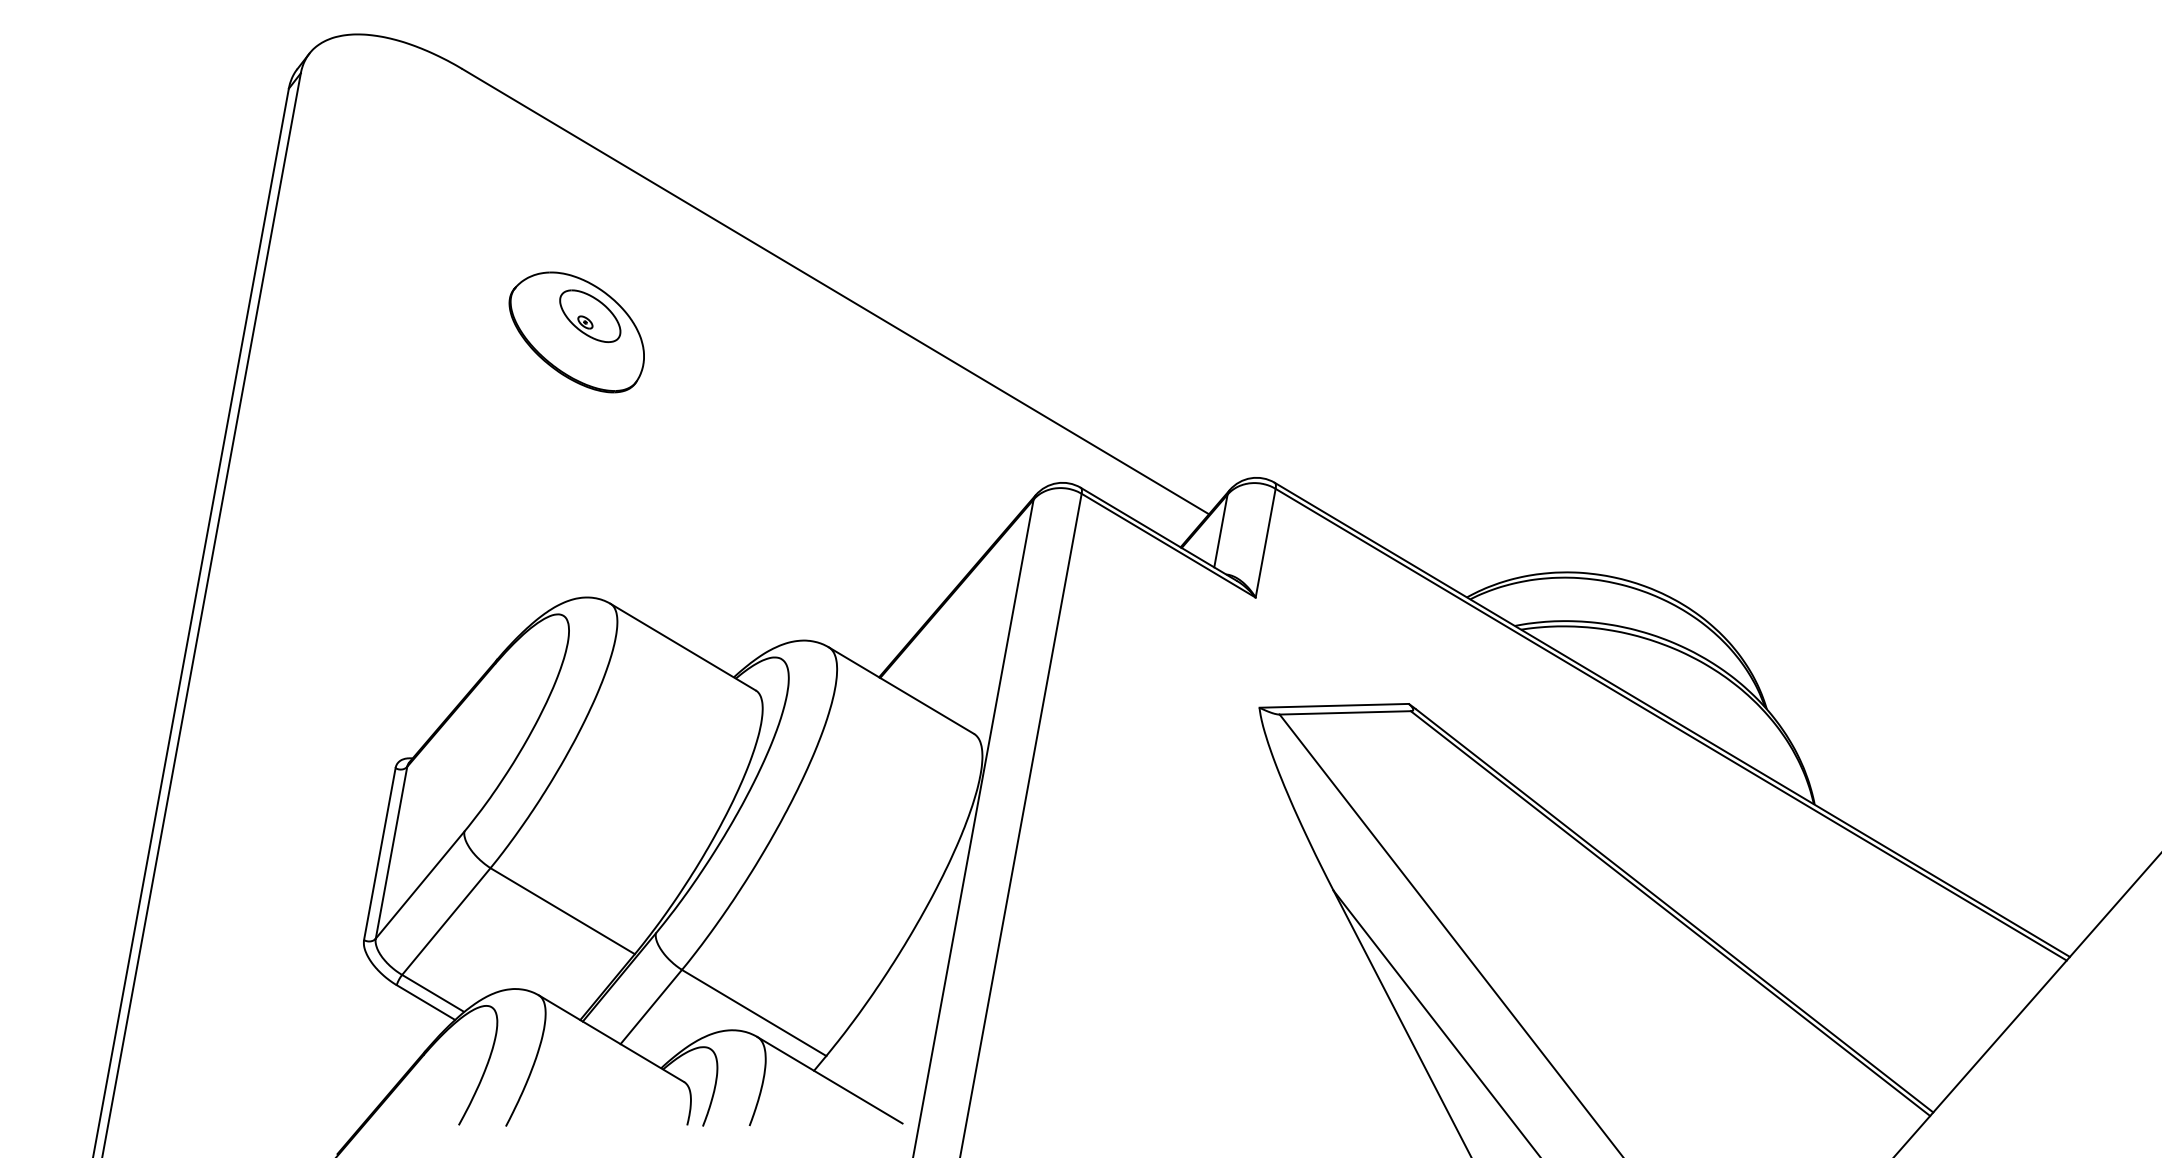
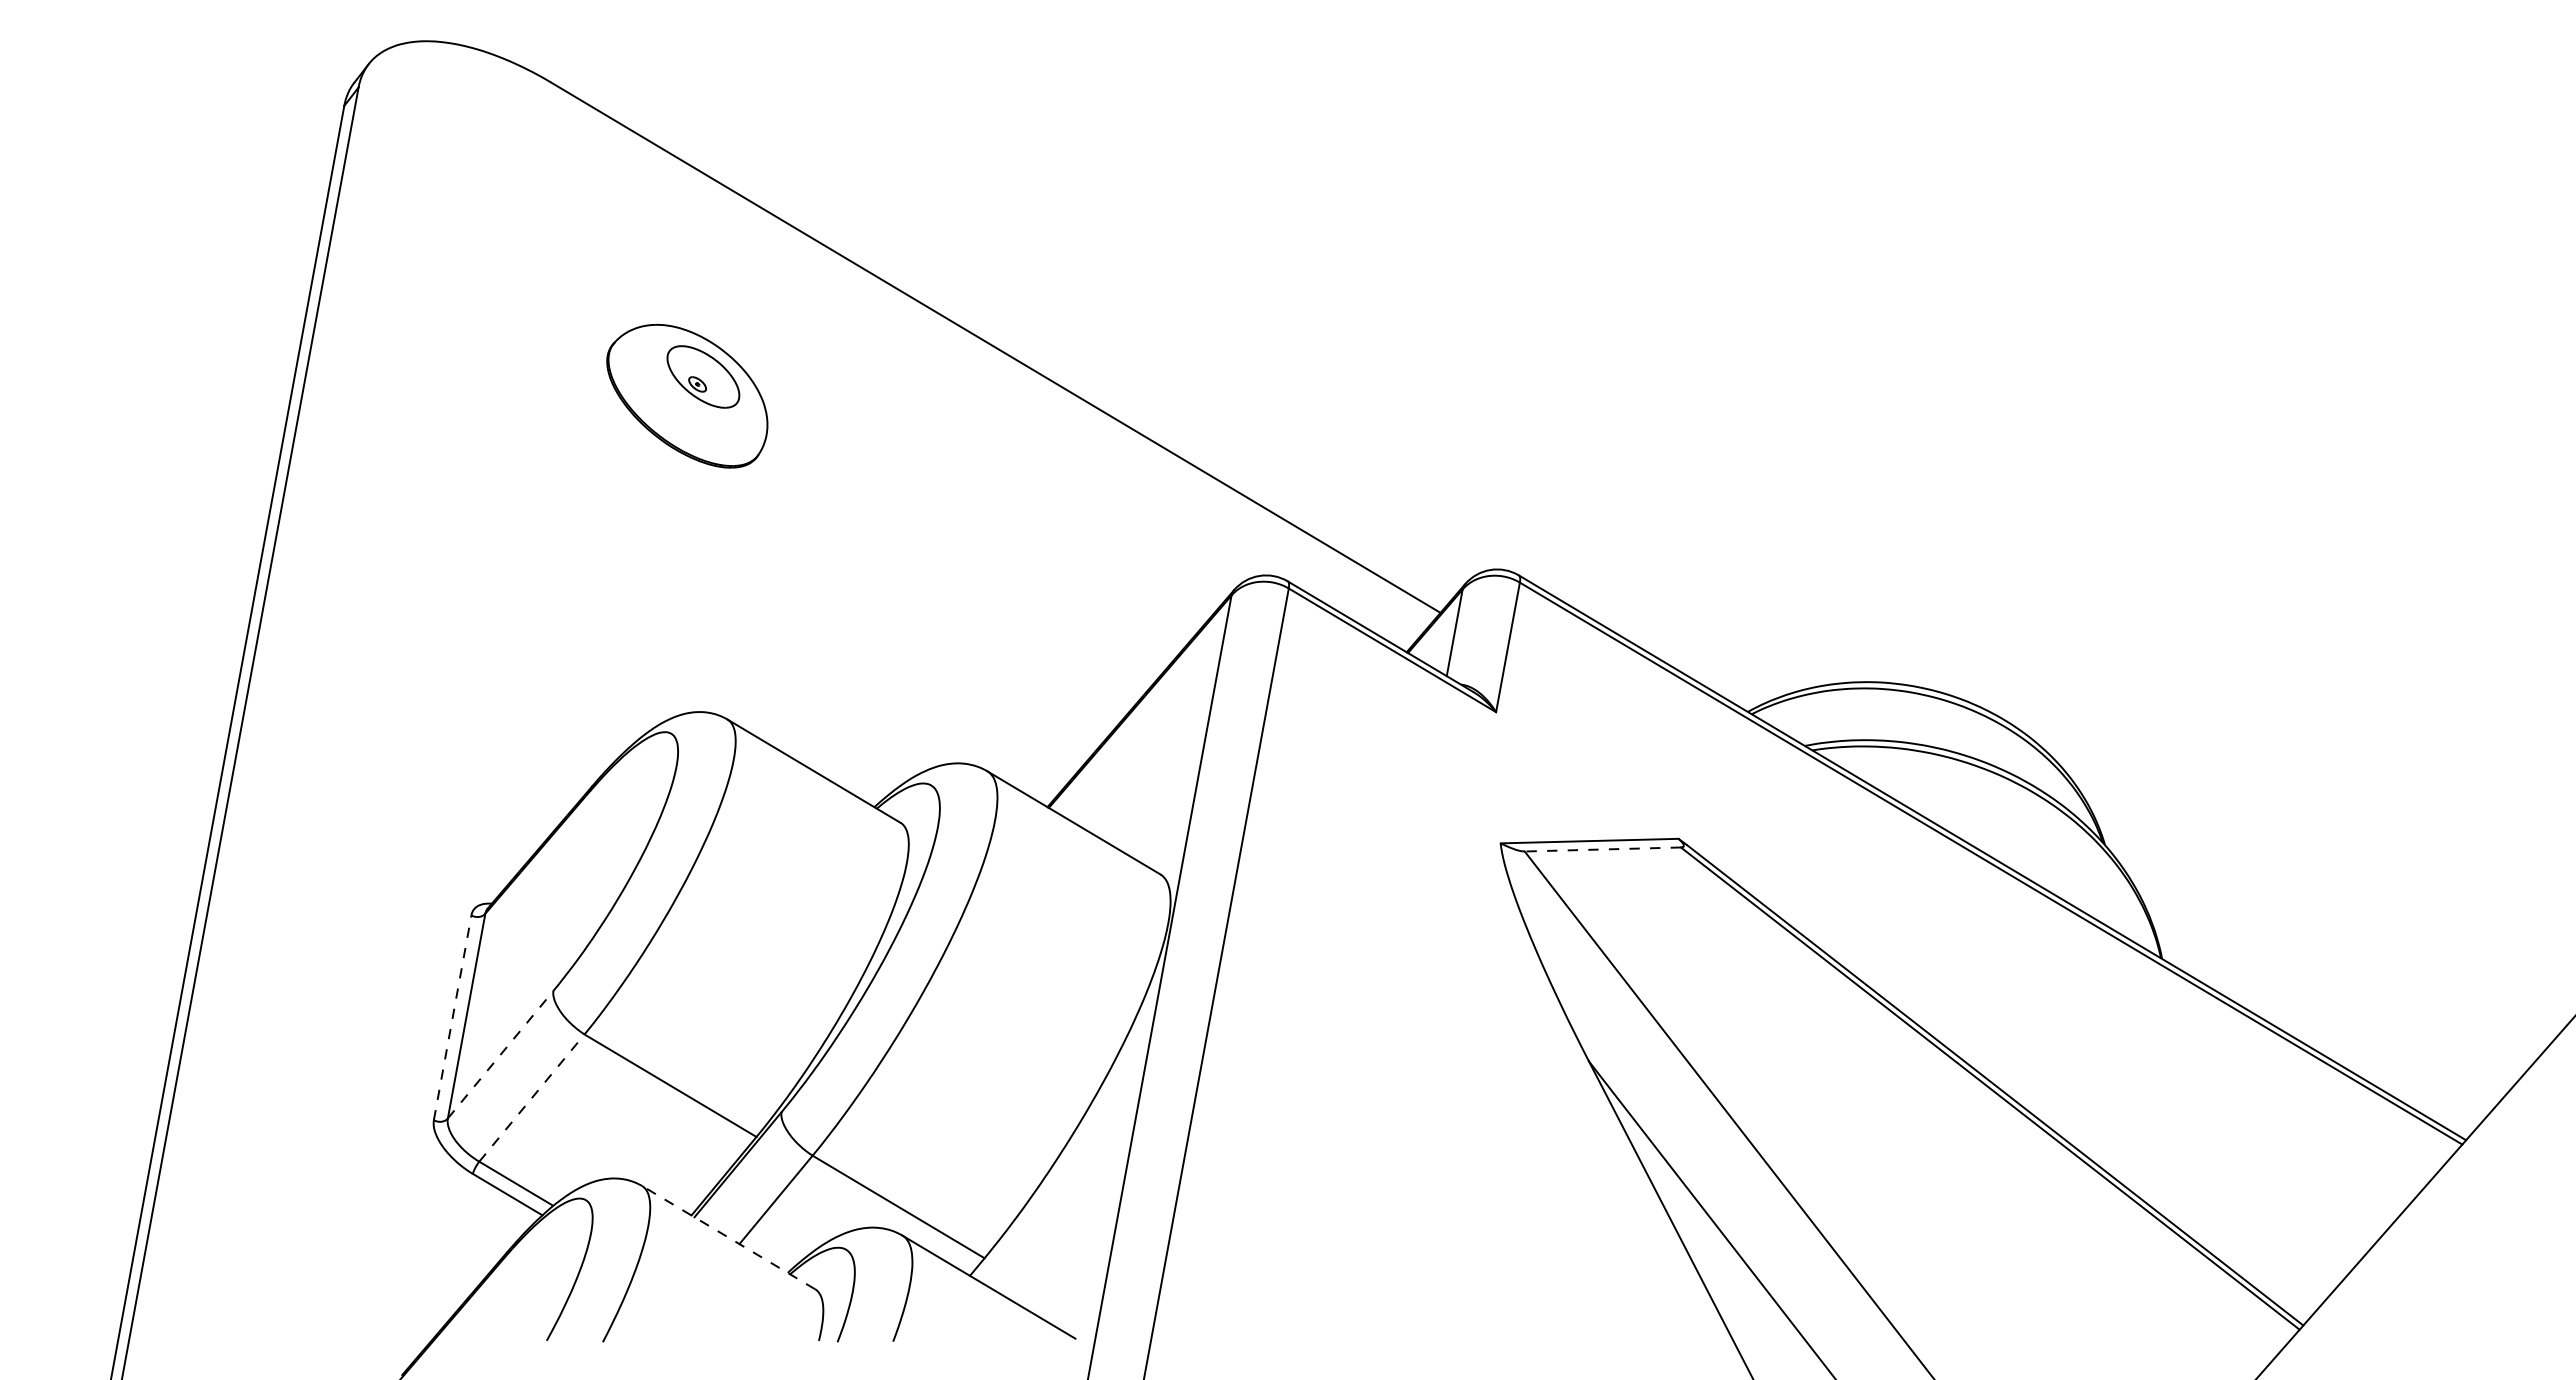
line: (1344, 712) -> (1602, 849), solid -> dashed
line: (379, 853) -> (452, 1017), solid -> dashed
line: (419, 884) -> (500, 1054), solid -> dashed
line: (445, 921) -> (531, 1098), solid -> dashed
line: (611, 1038) -> (728, 1237), solid -> dashed

